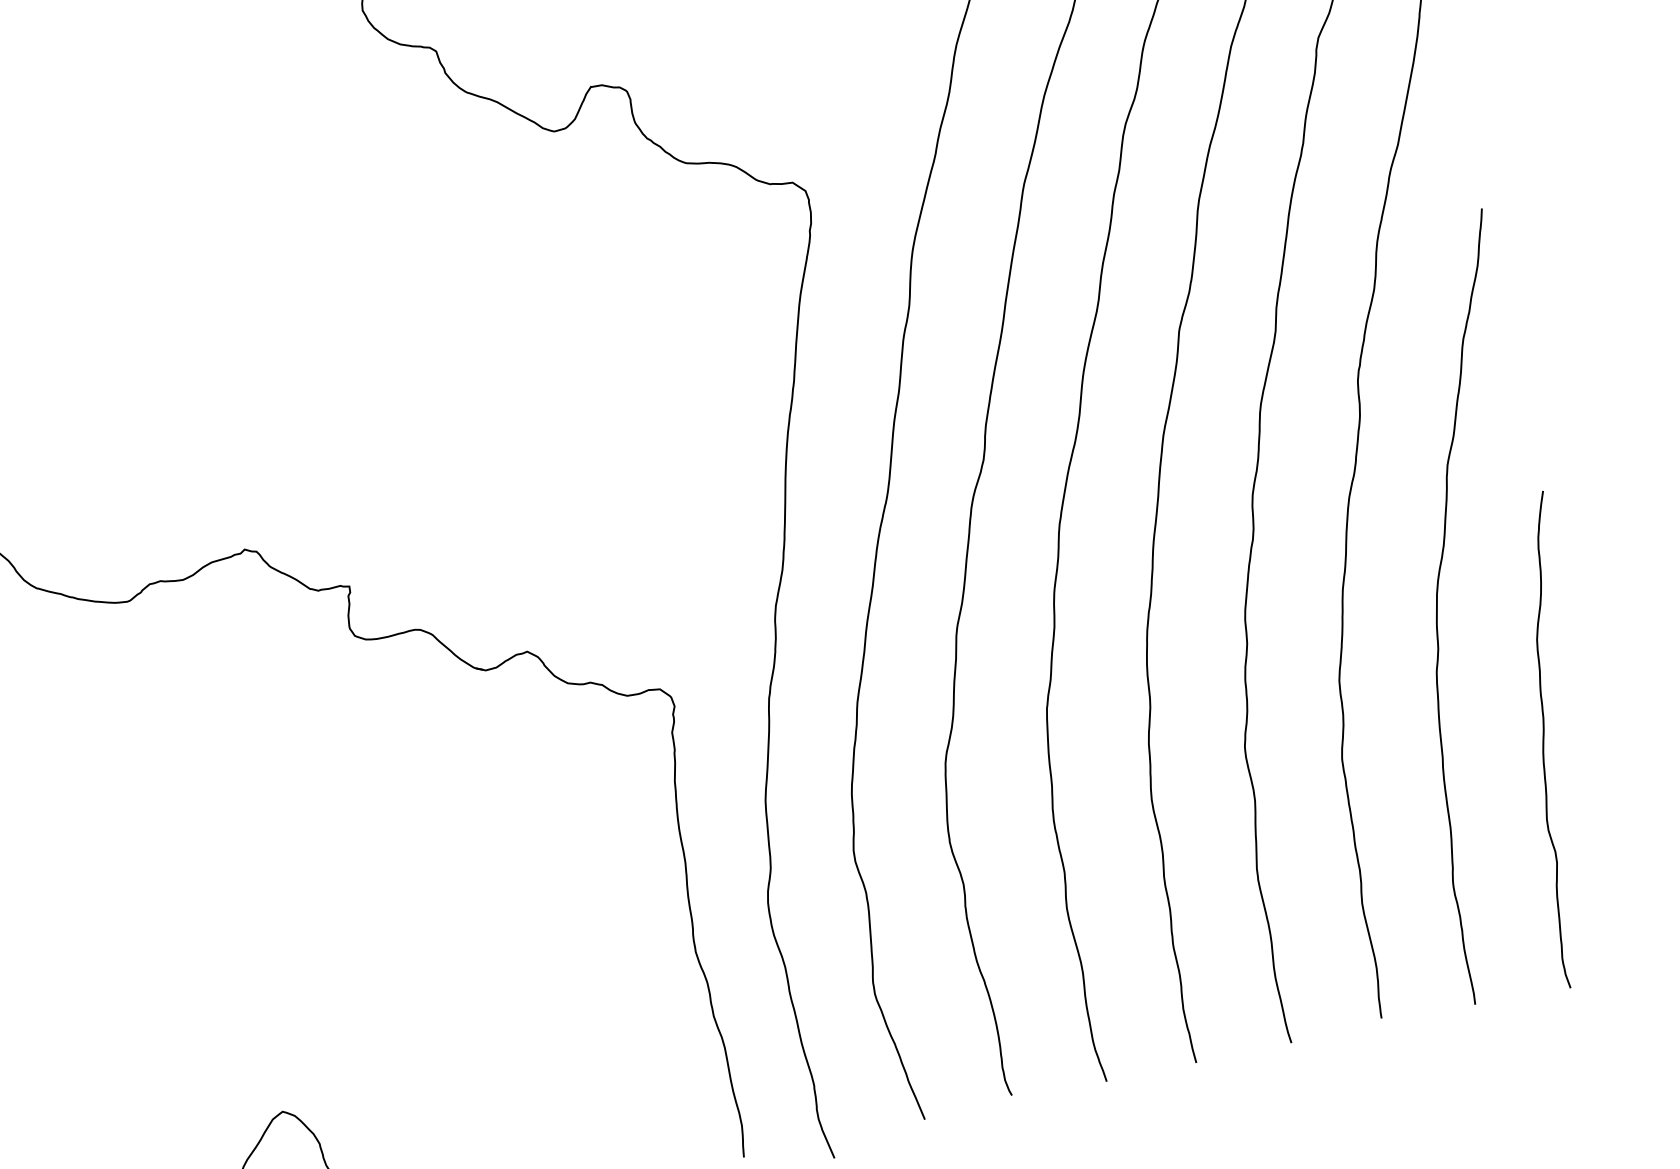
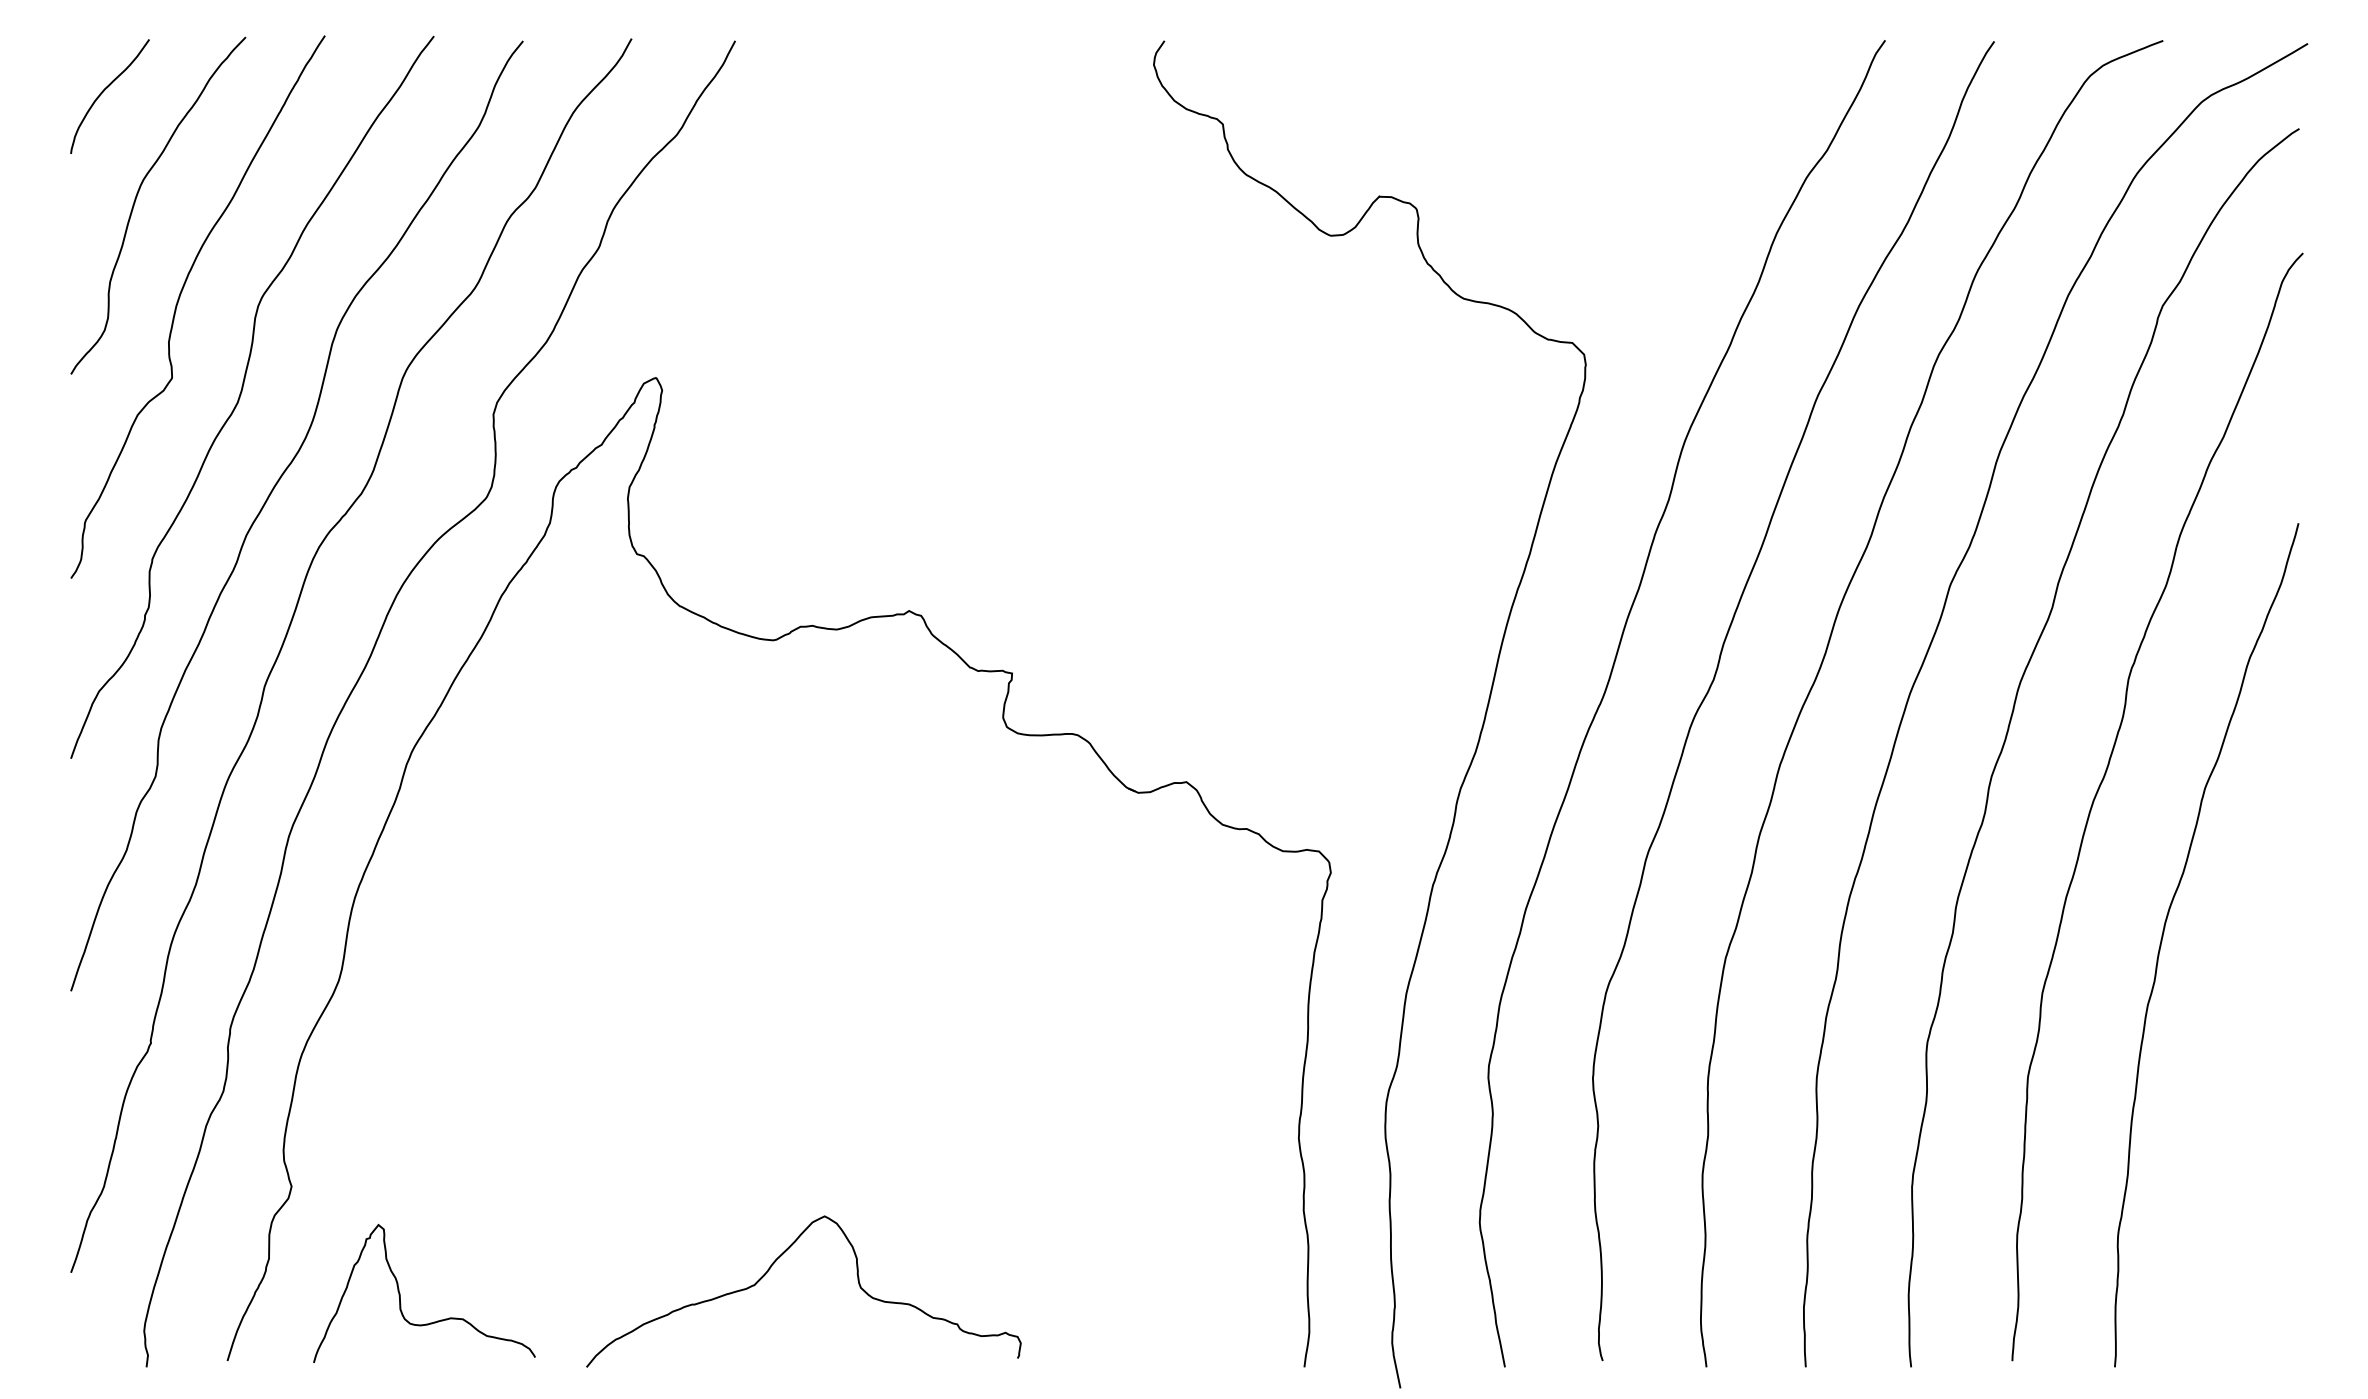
curve: (1544, 738) -> (2247, 1100), removed

